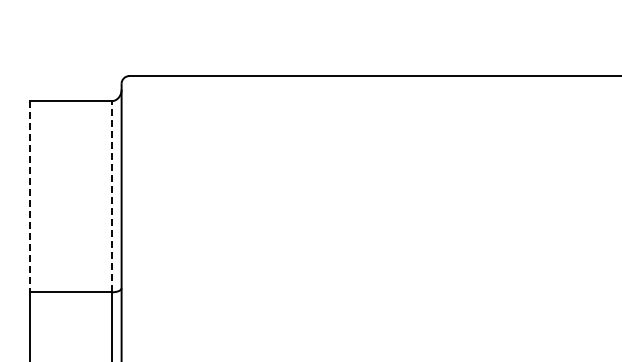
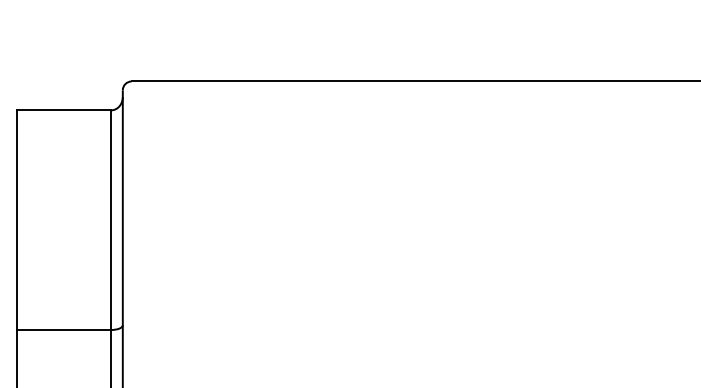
line: (29, 196) -> (16, 219), dashed -> solid
line: (111, 196) -> (111, 219), dashed -> solid

